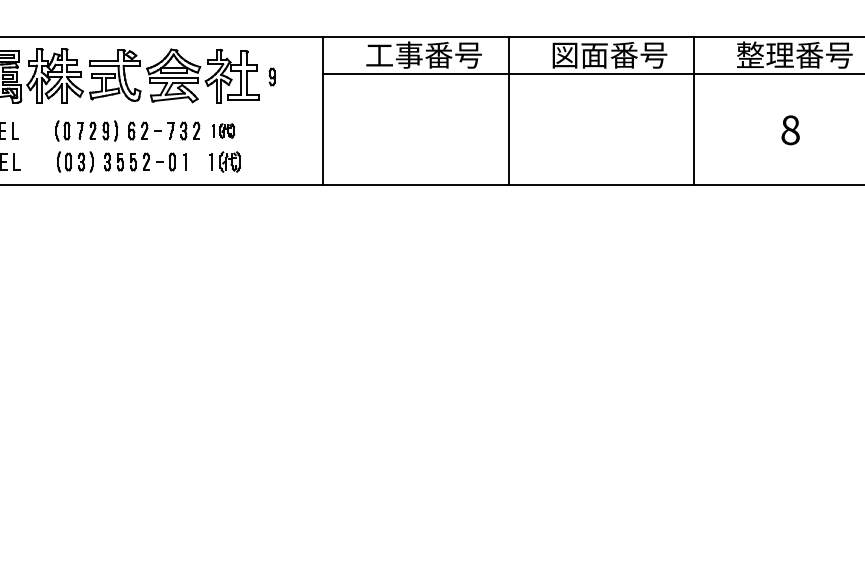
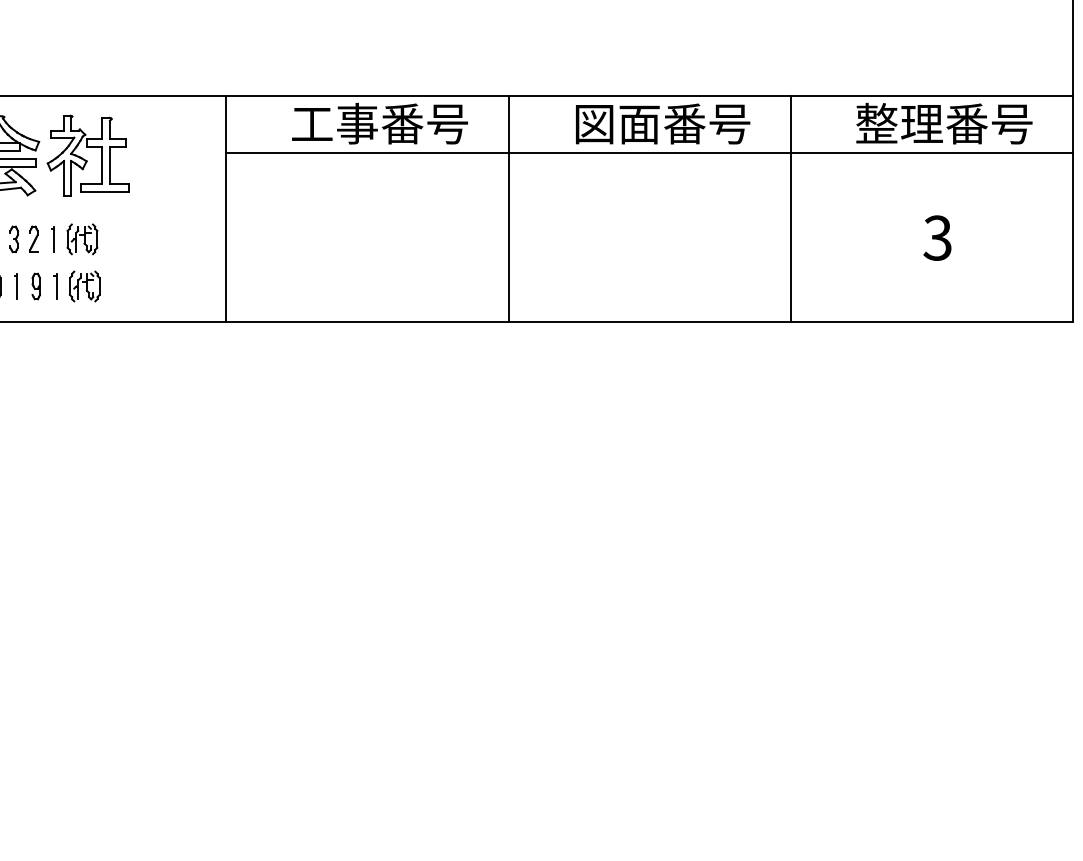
part: (271, 76) -> (35, 285), moved
part: (223, 130) -> (74, 238), size x1.43
text: (790, 130) -> (937, 238), 8 -> 3

